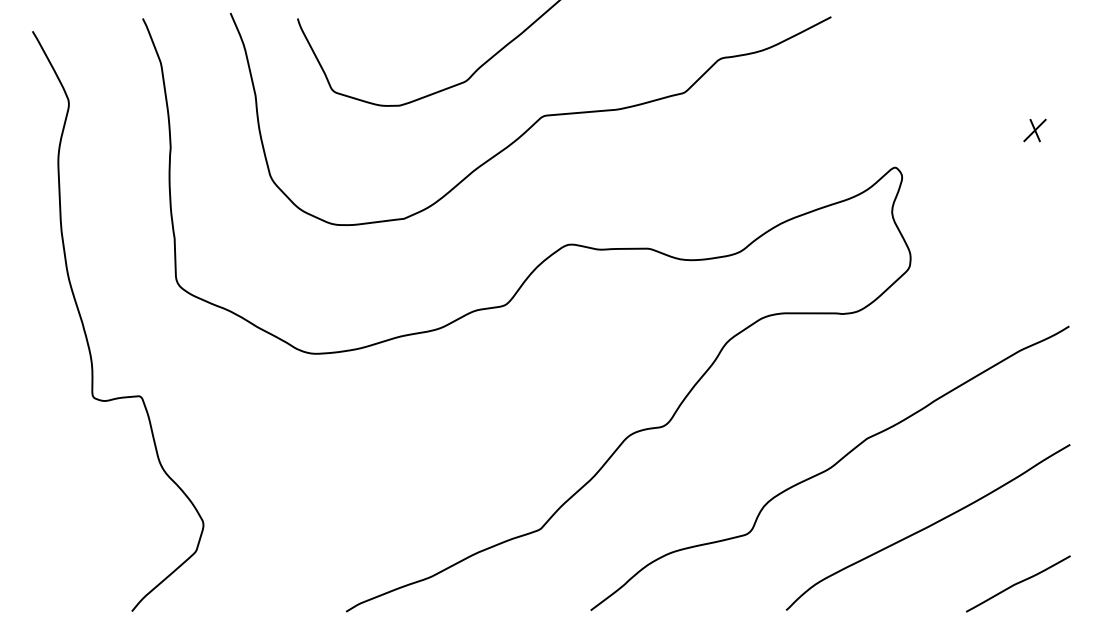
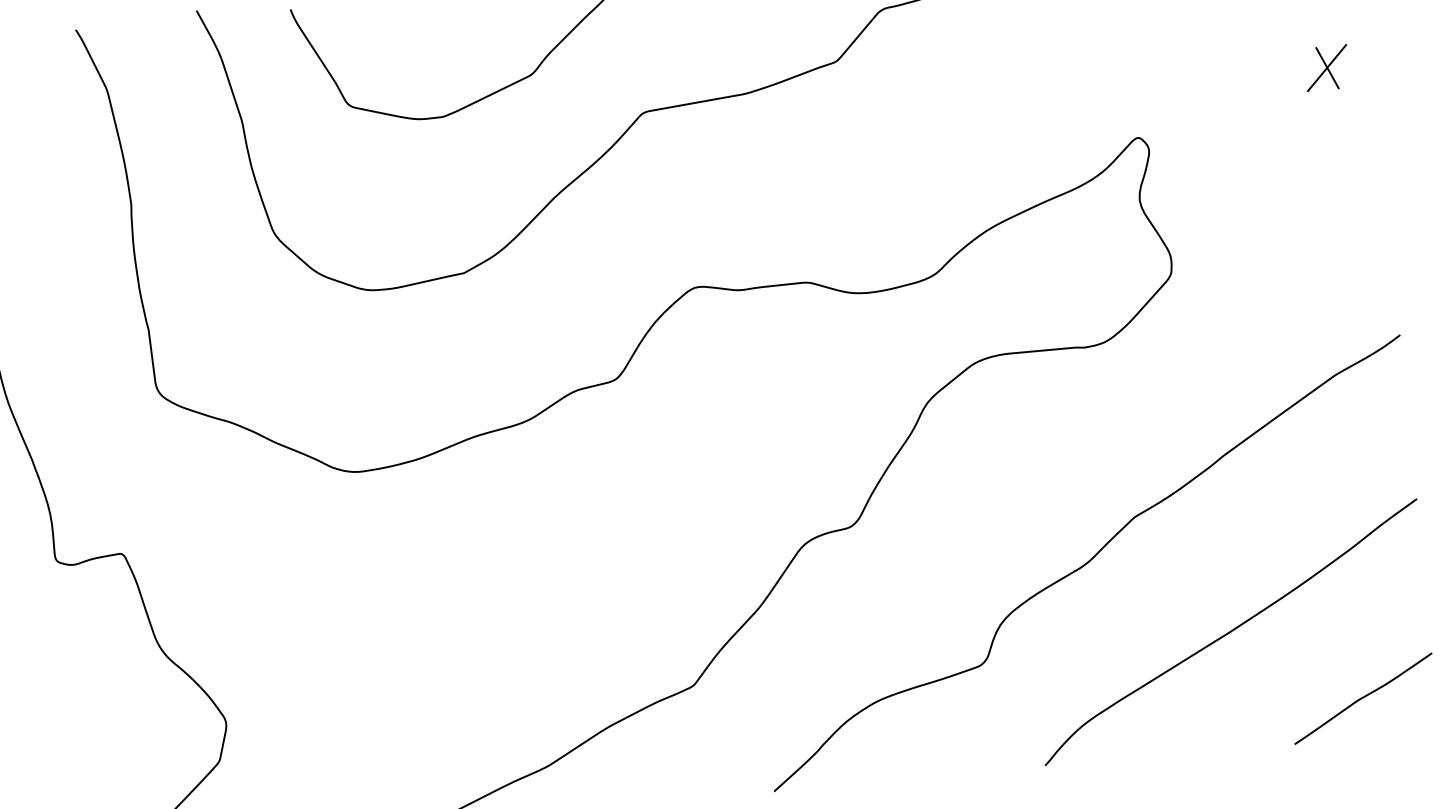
part: (1034, 130) -> (1326, 68), size x1.43

